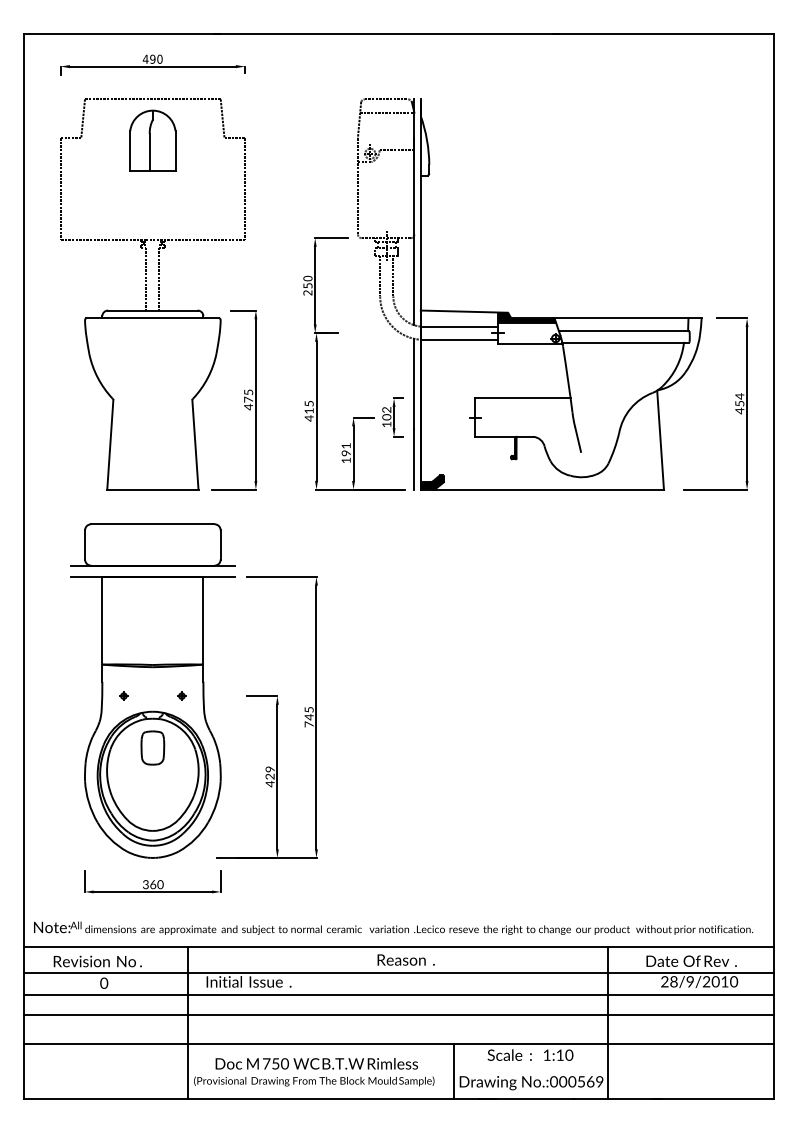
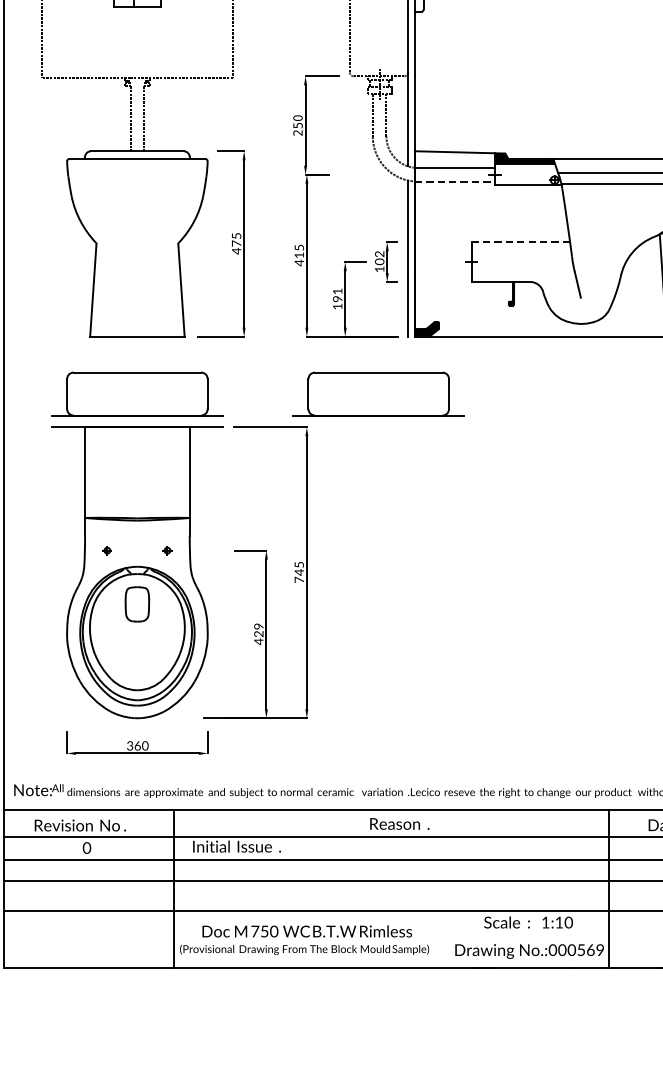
line: (459, 339) -> (455, 181), solid -> dashed
line: (523, 398) -> (521, 242), solid -> dashed
part: (385, 544) -> (378, 393), added
line: (453, 1071) -> (448, 939), removed

